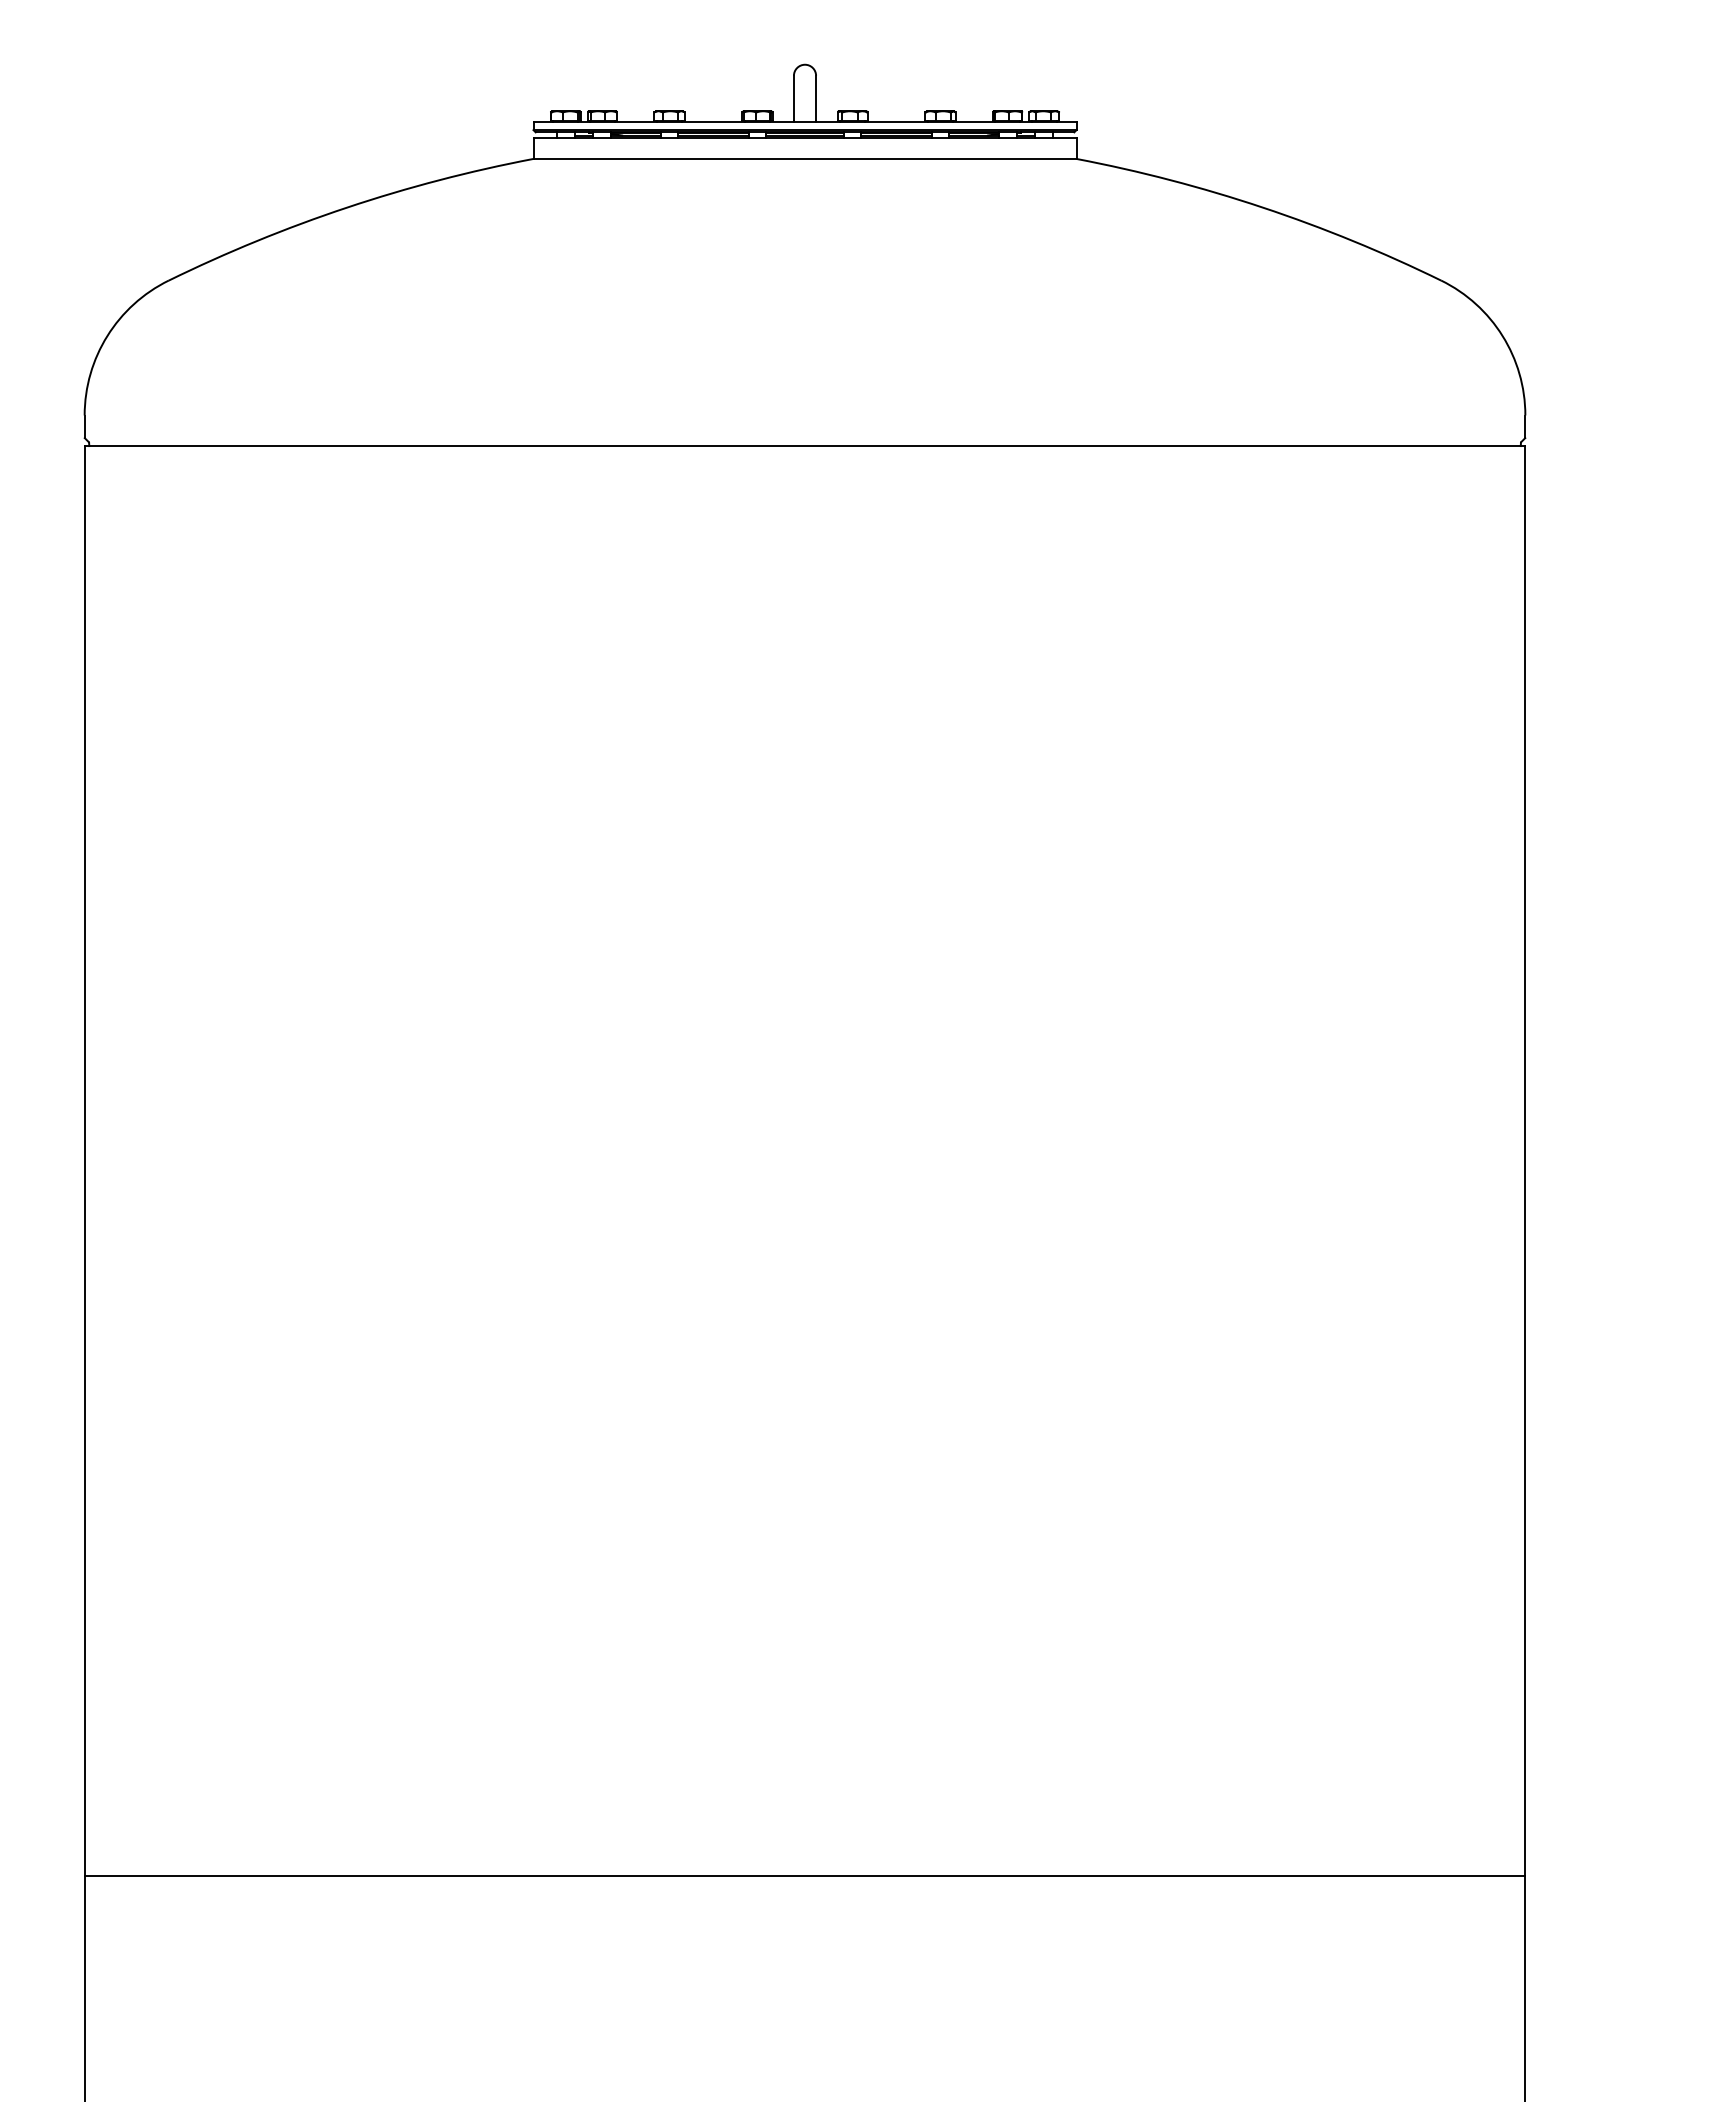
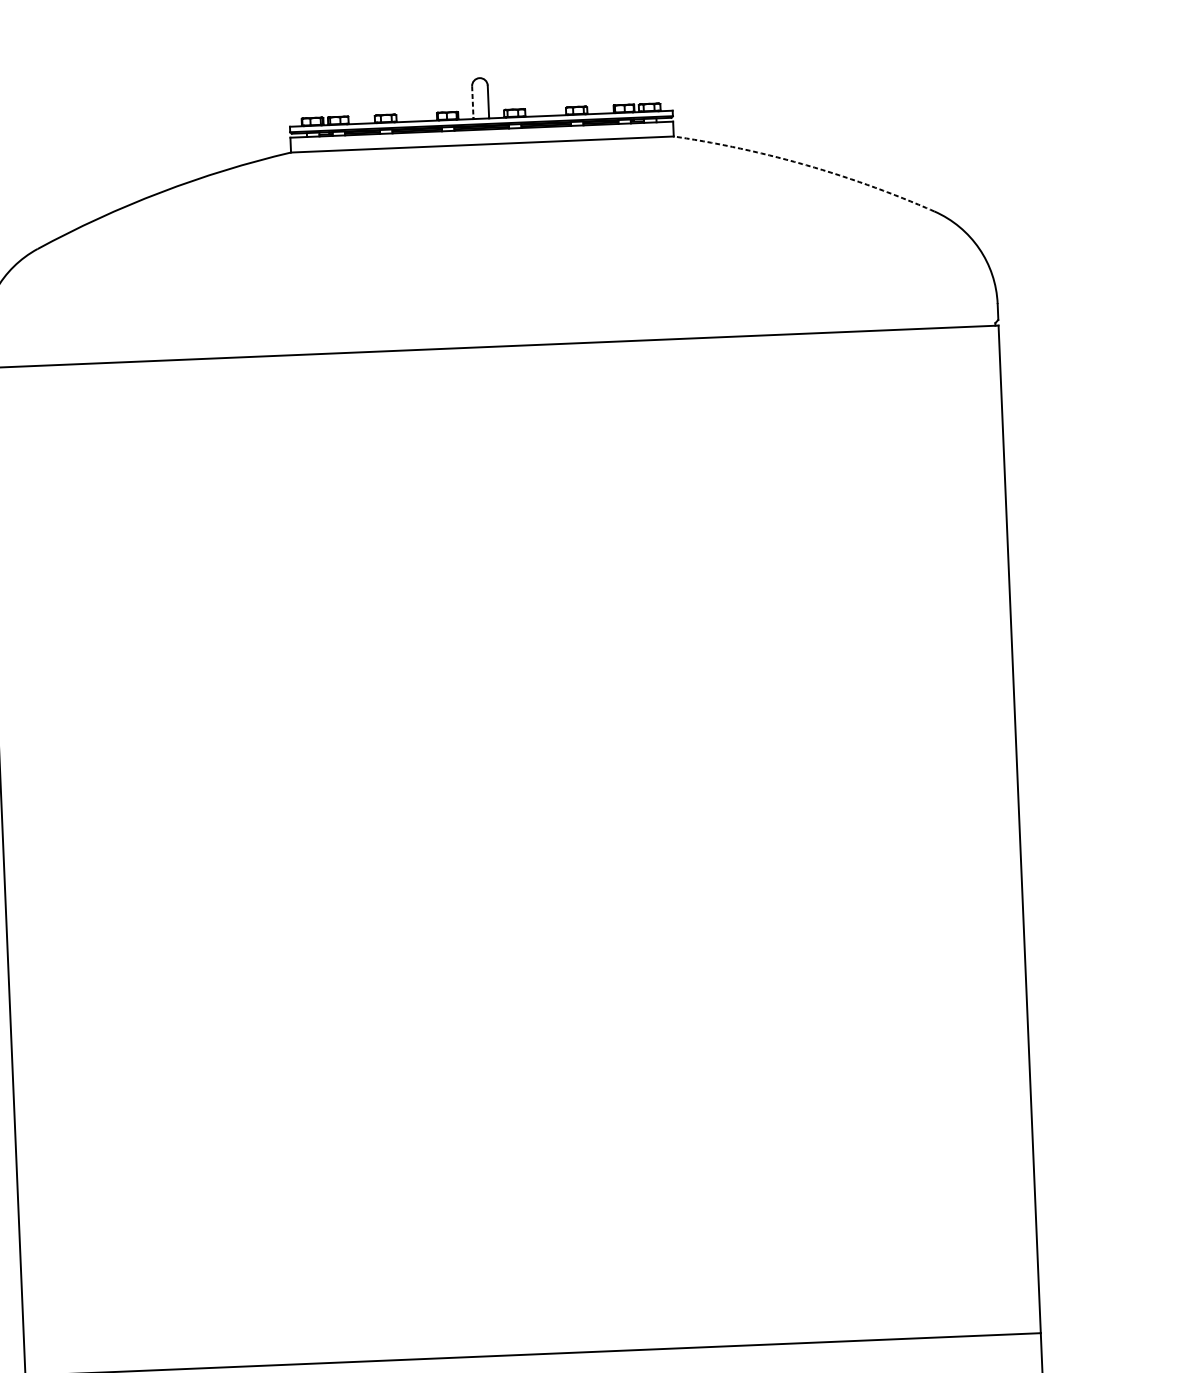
line: (793, 98) -> (472, 102), solid -> dashed
arc: (1262, 207) -> (806, 165), solid -> dashed

